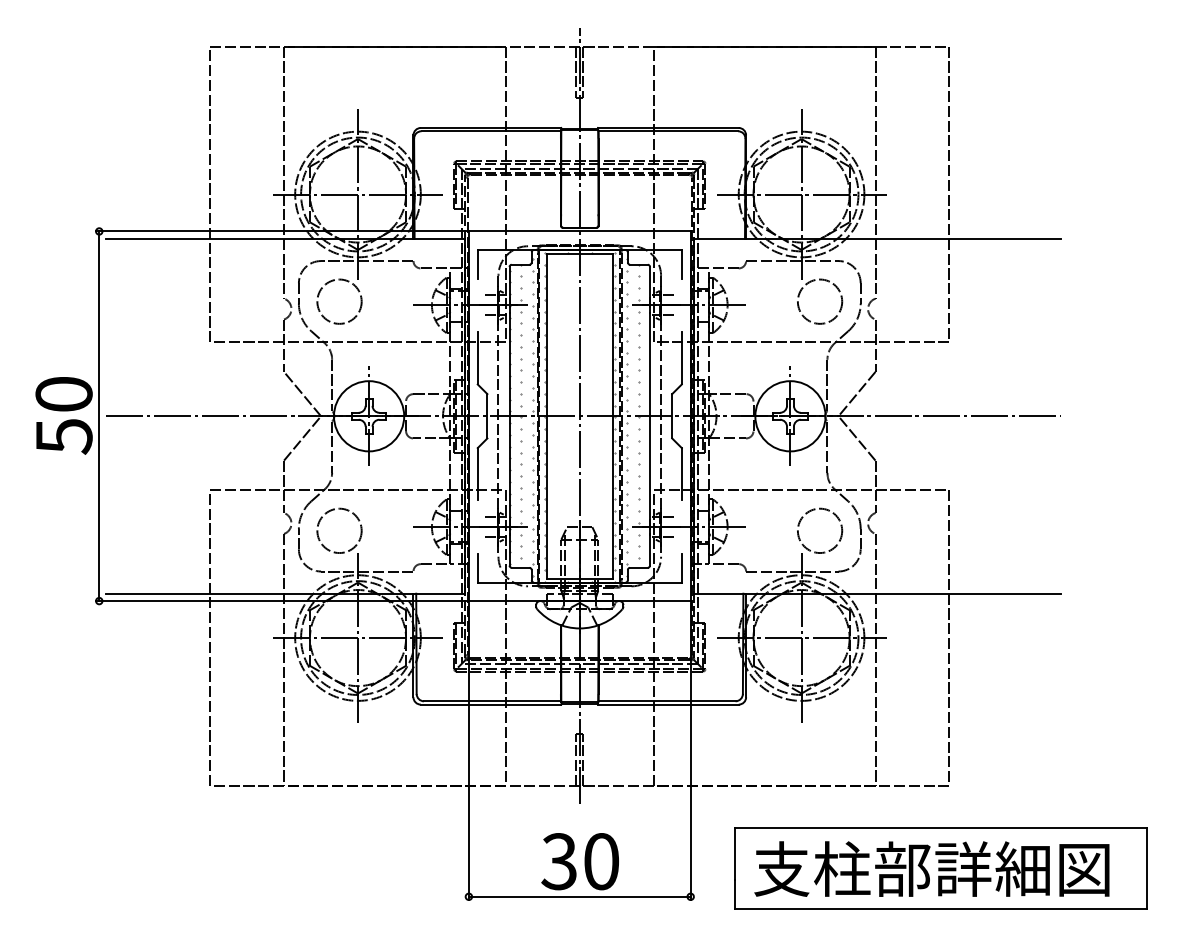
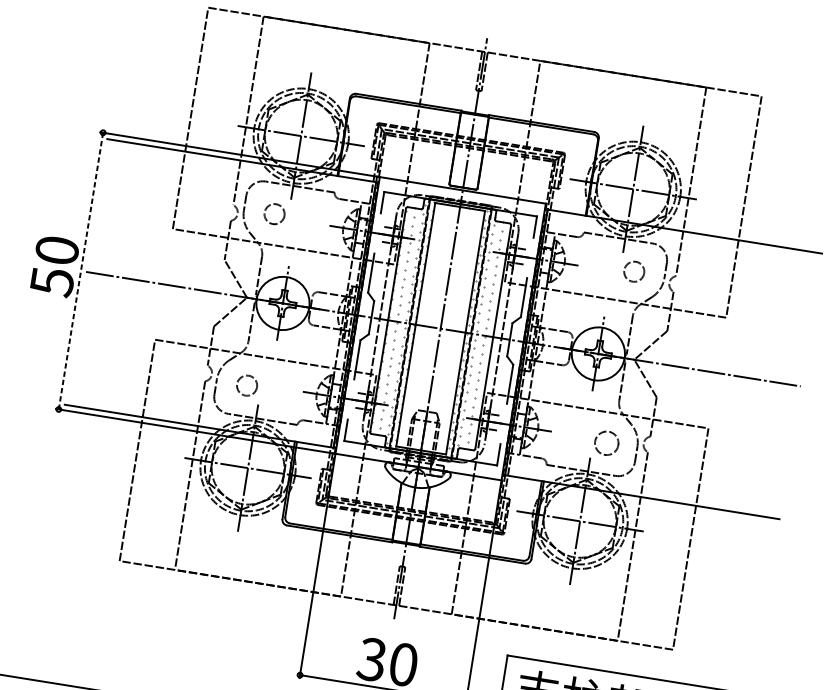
circle: (339, 301) -> (274, 213), size x0.6
circle: (819, 301) -> (633, 271), size x0.6
line: (99, 416) -> (81, 271), solid -> dashed
circle: (339, 530) -> (247, 385), size x0.6
circle: (819, 530) -> (606, 442), size x0.7

